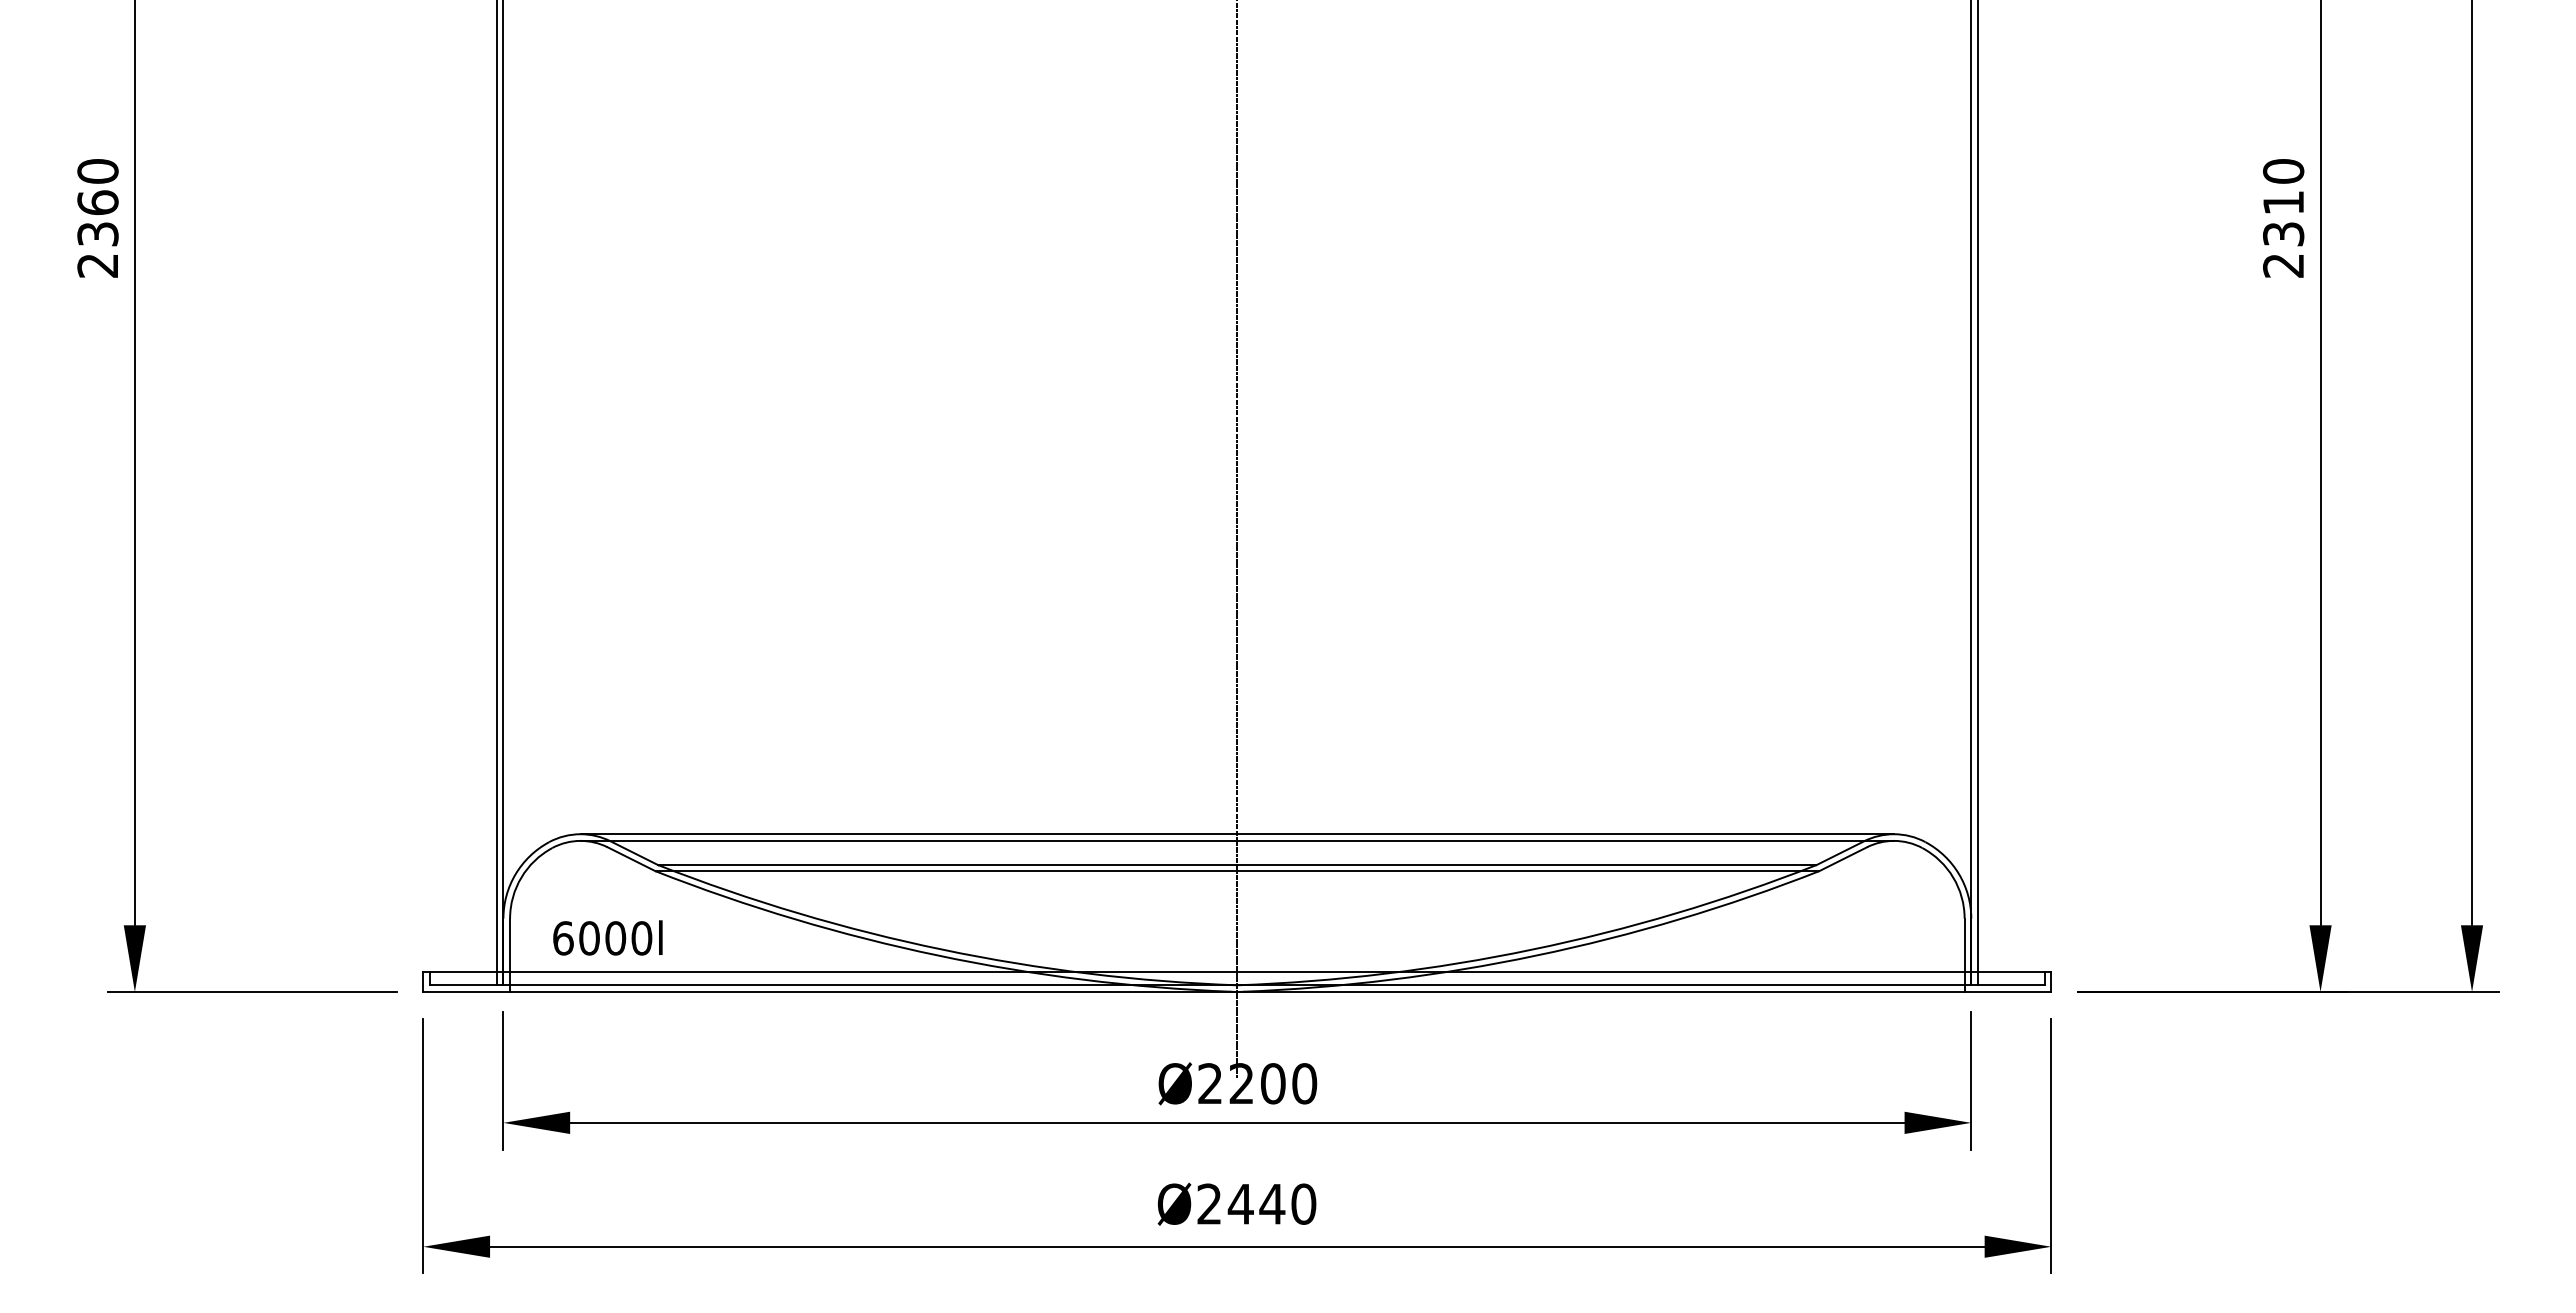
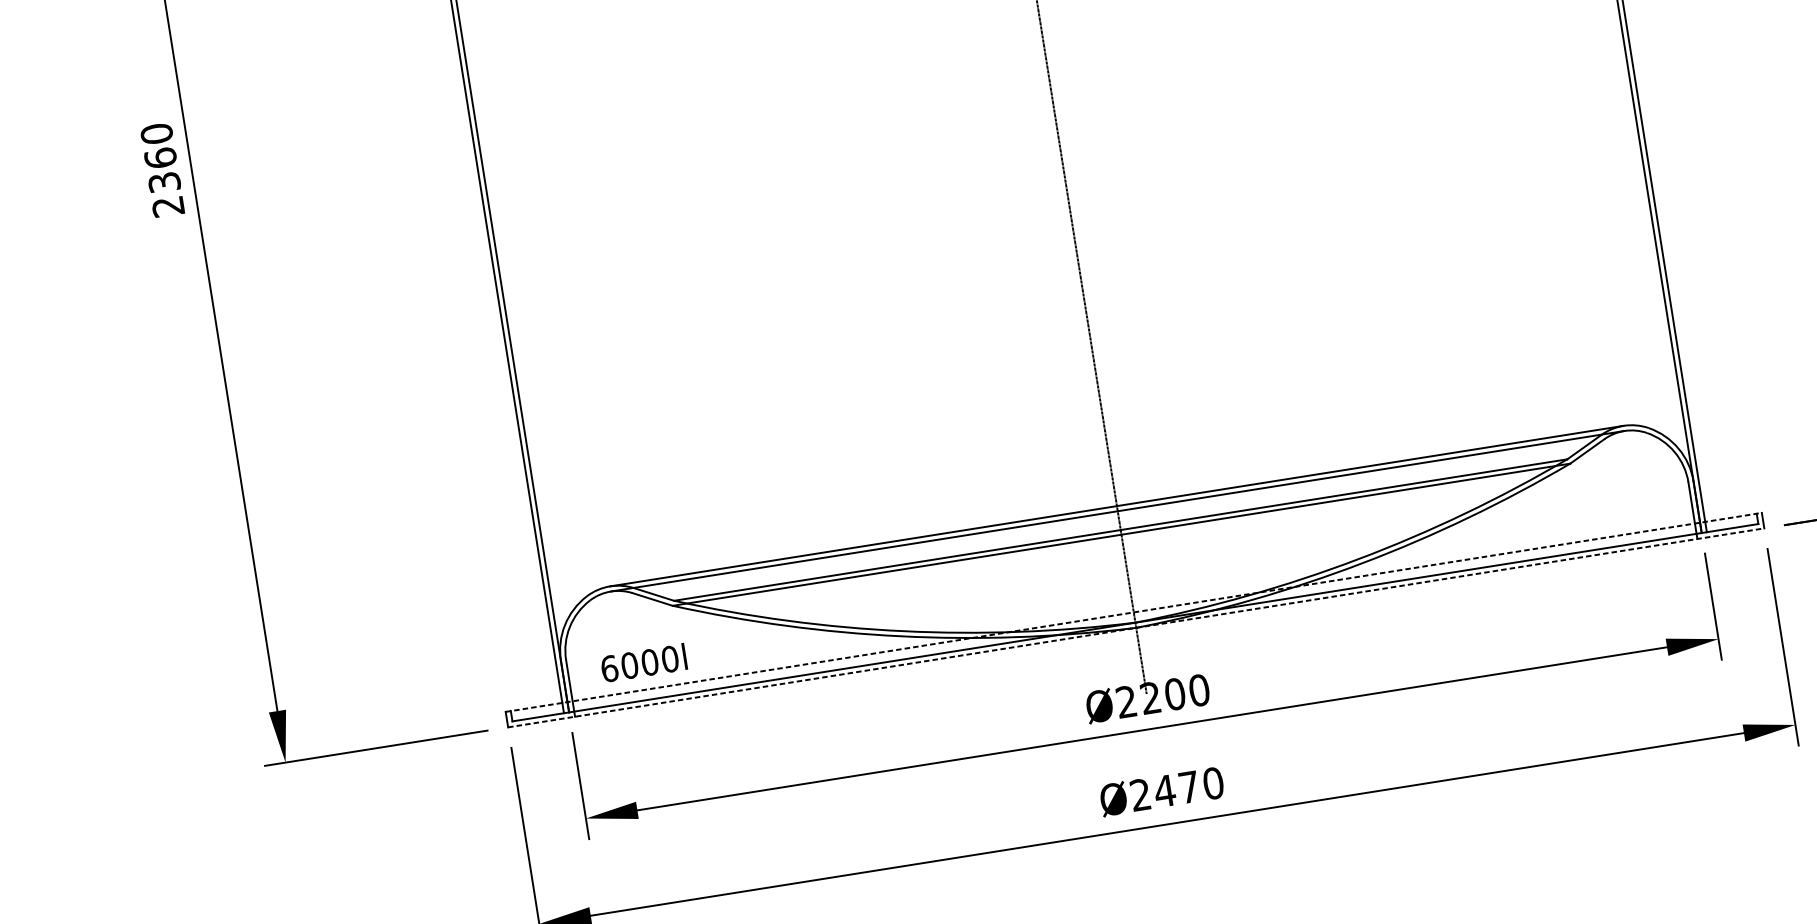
line: (1237, 972) -> (1133, 612), solid -> dashed
line: (1237, 992) -> (1136, 628), solid -> dashed
text: (1272, 1204) -> (1189, 787), Ø2440 -> Ø2470

